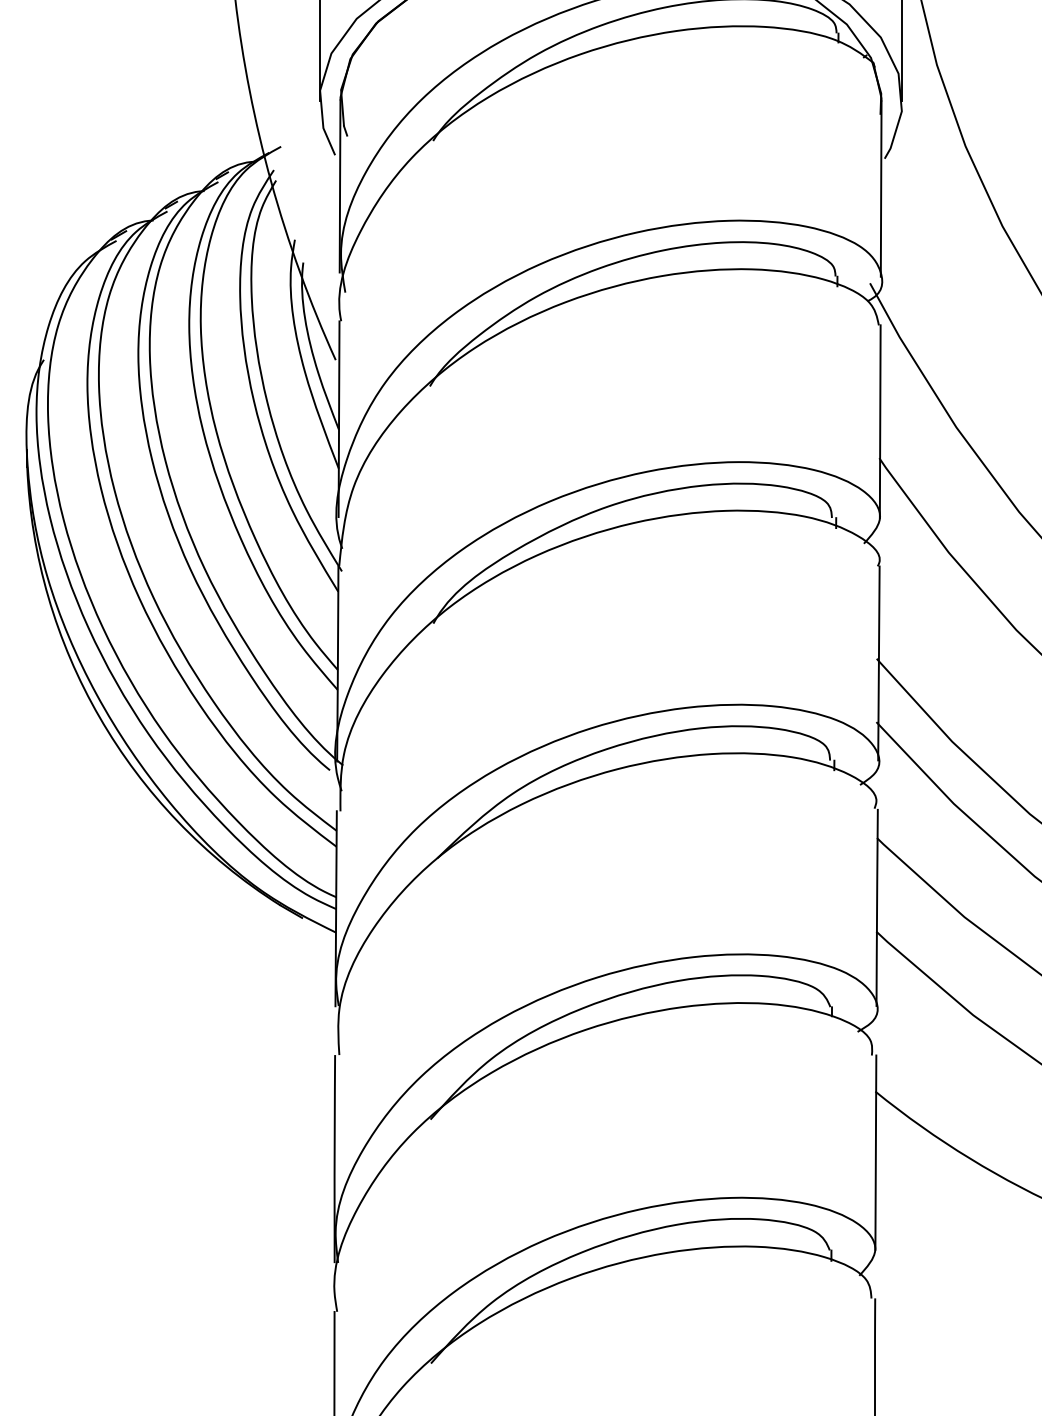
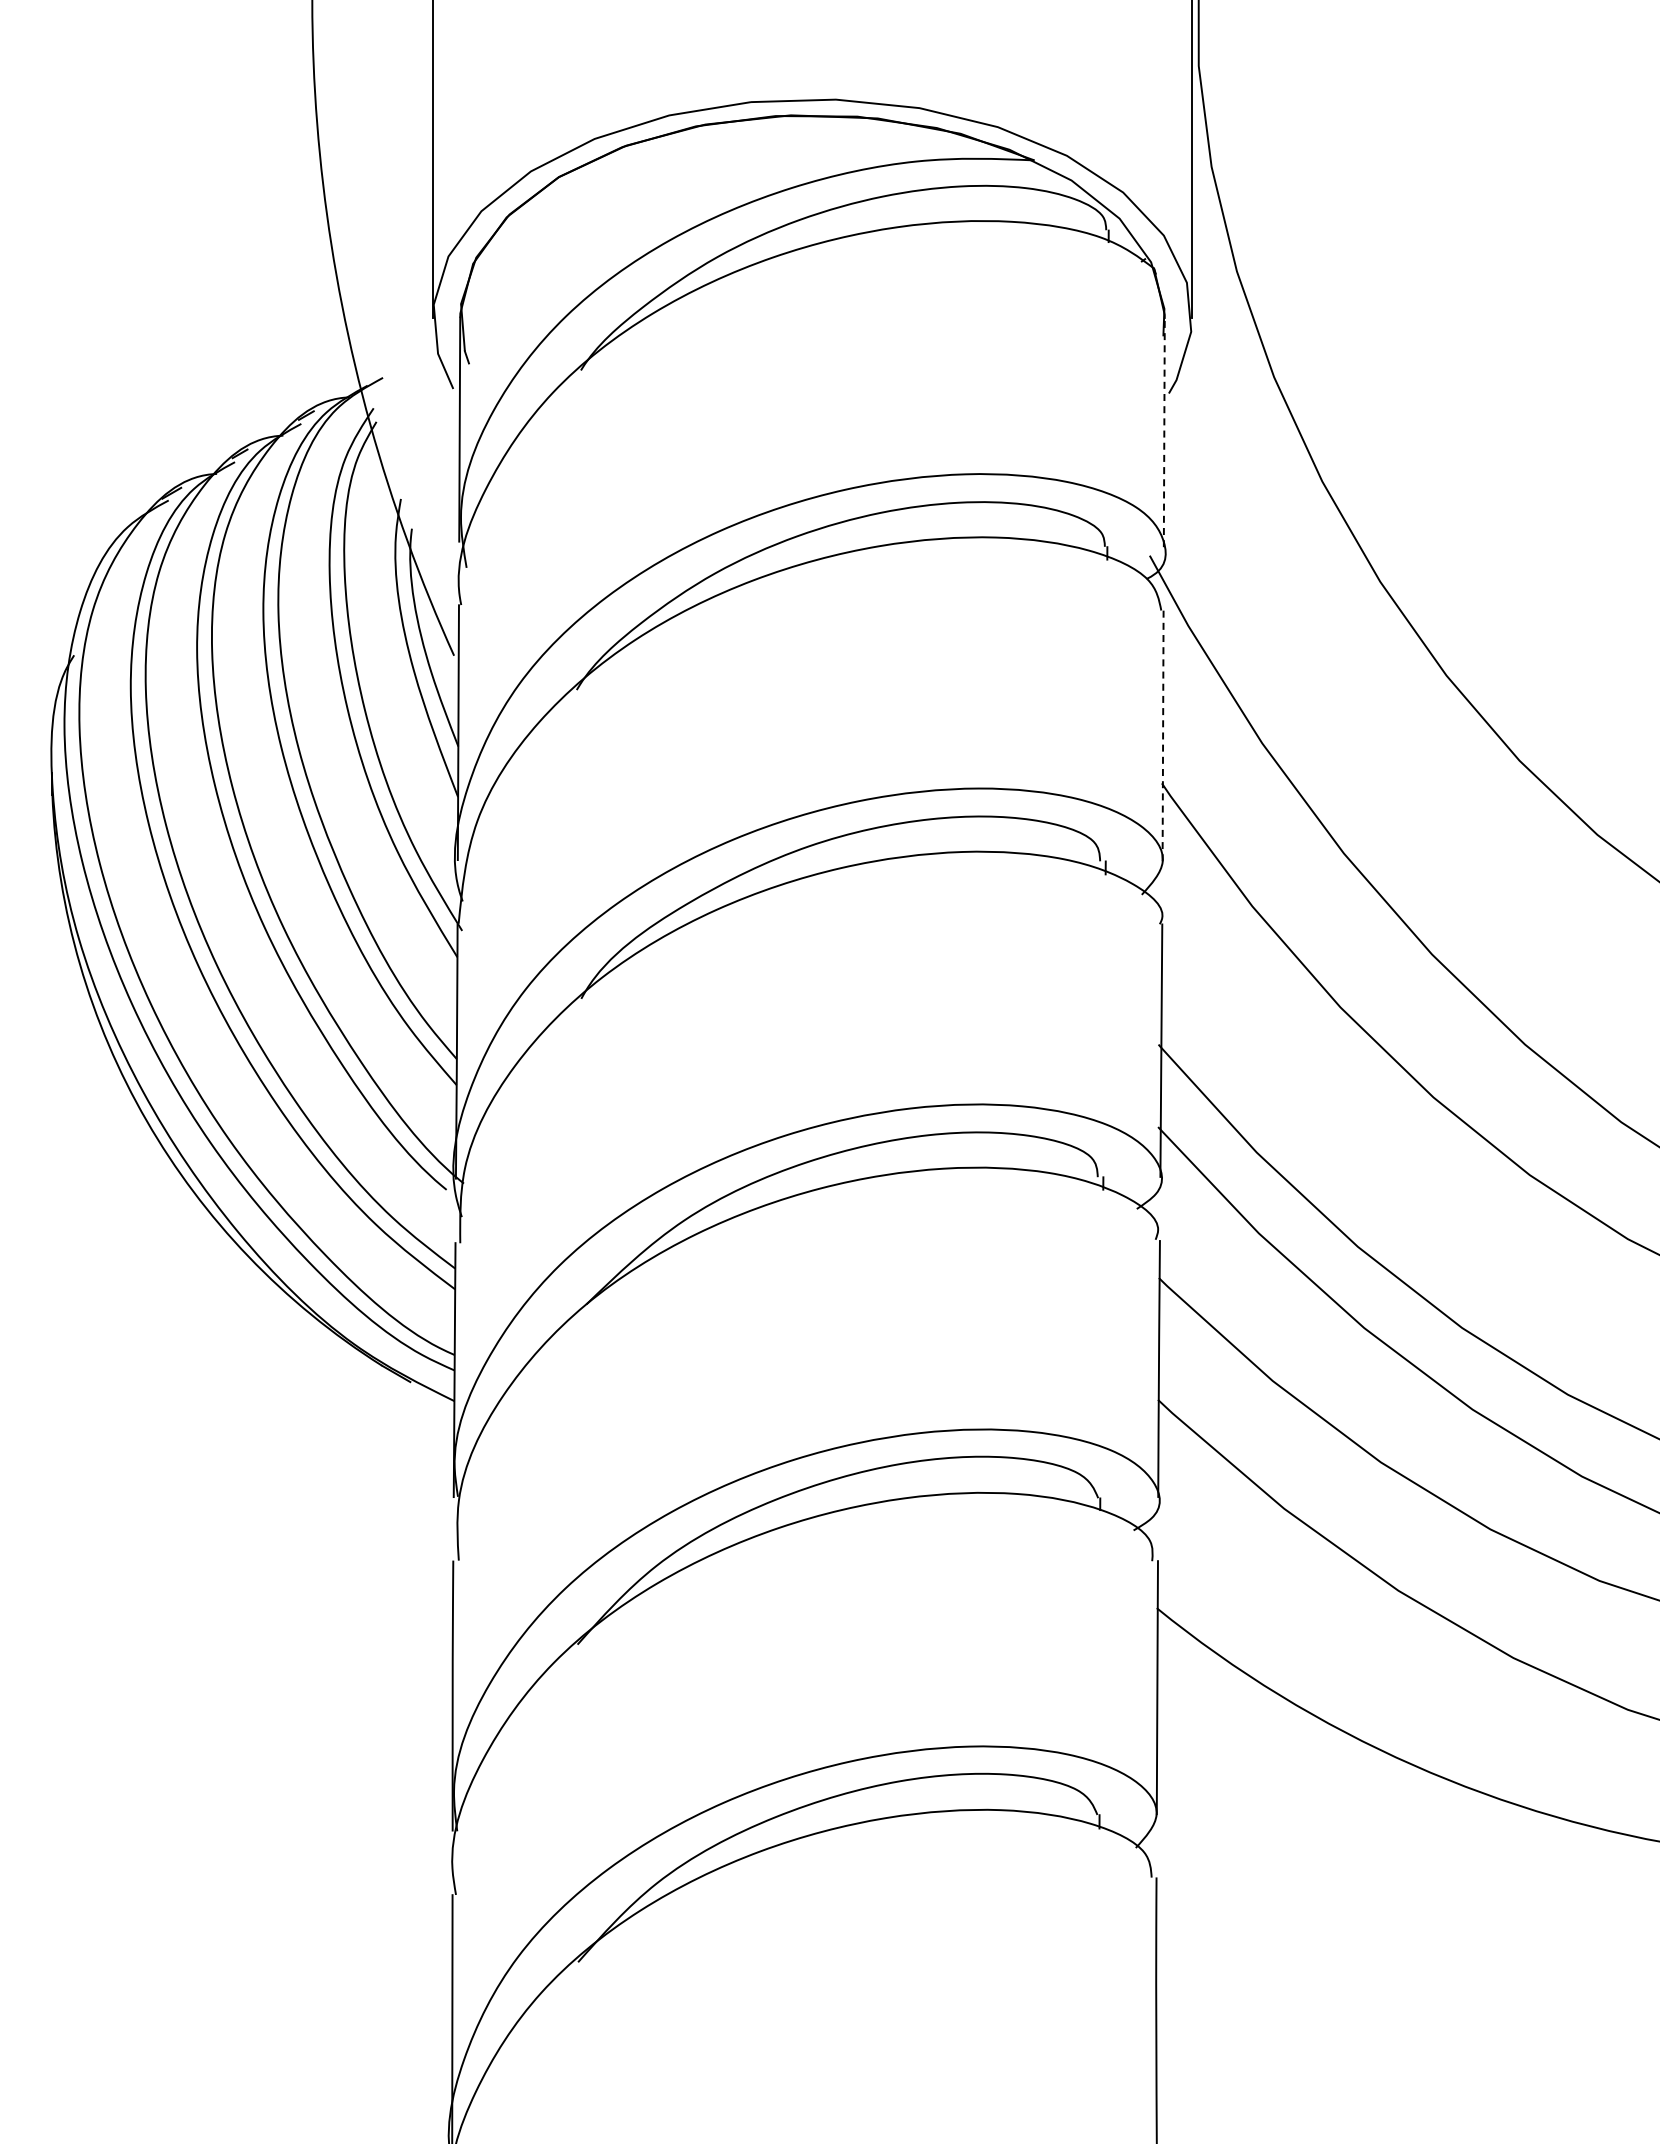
line: (881, 188) -> (1164, 432), solid -> dashed
line: (880, 421) -> (1163, 735), solid -> dashed

